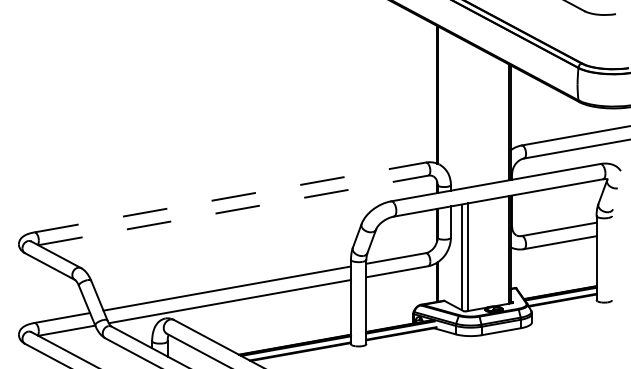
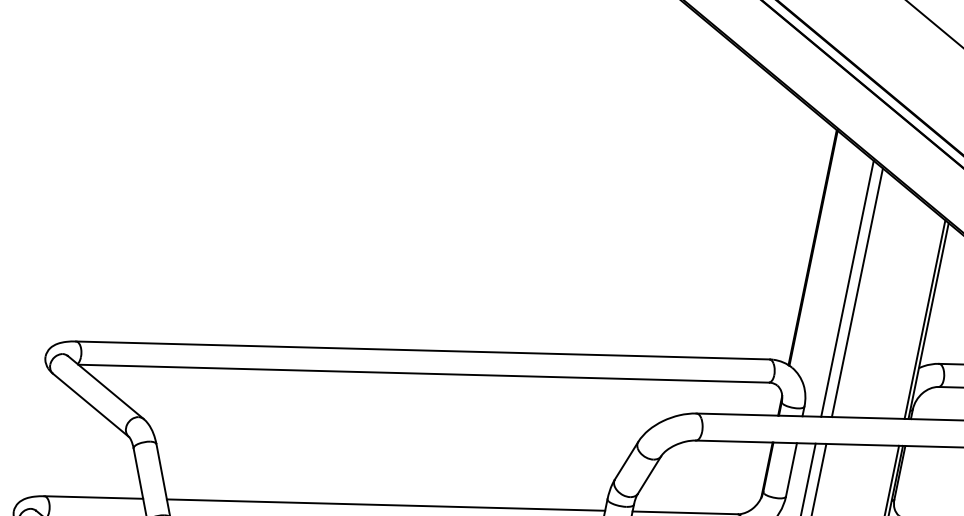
line: (461, 113) -> (847, 288), added
line: (467, 114) -> (857, 291), added
line: (230, 197) -> (423, 350), dashed -> solid
line: (233, 210) -> (424, 373), dashed -> solid

